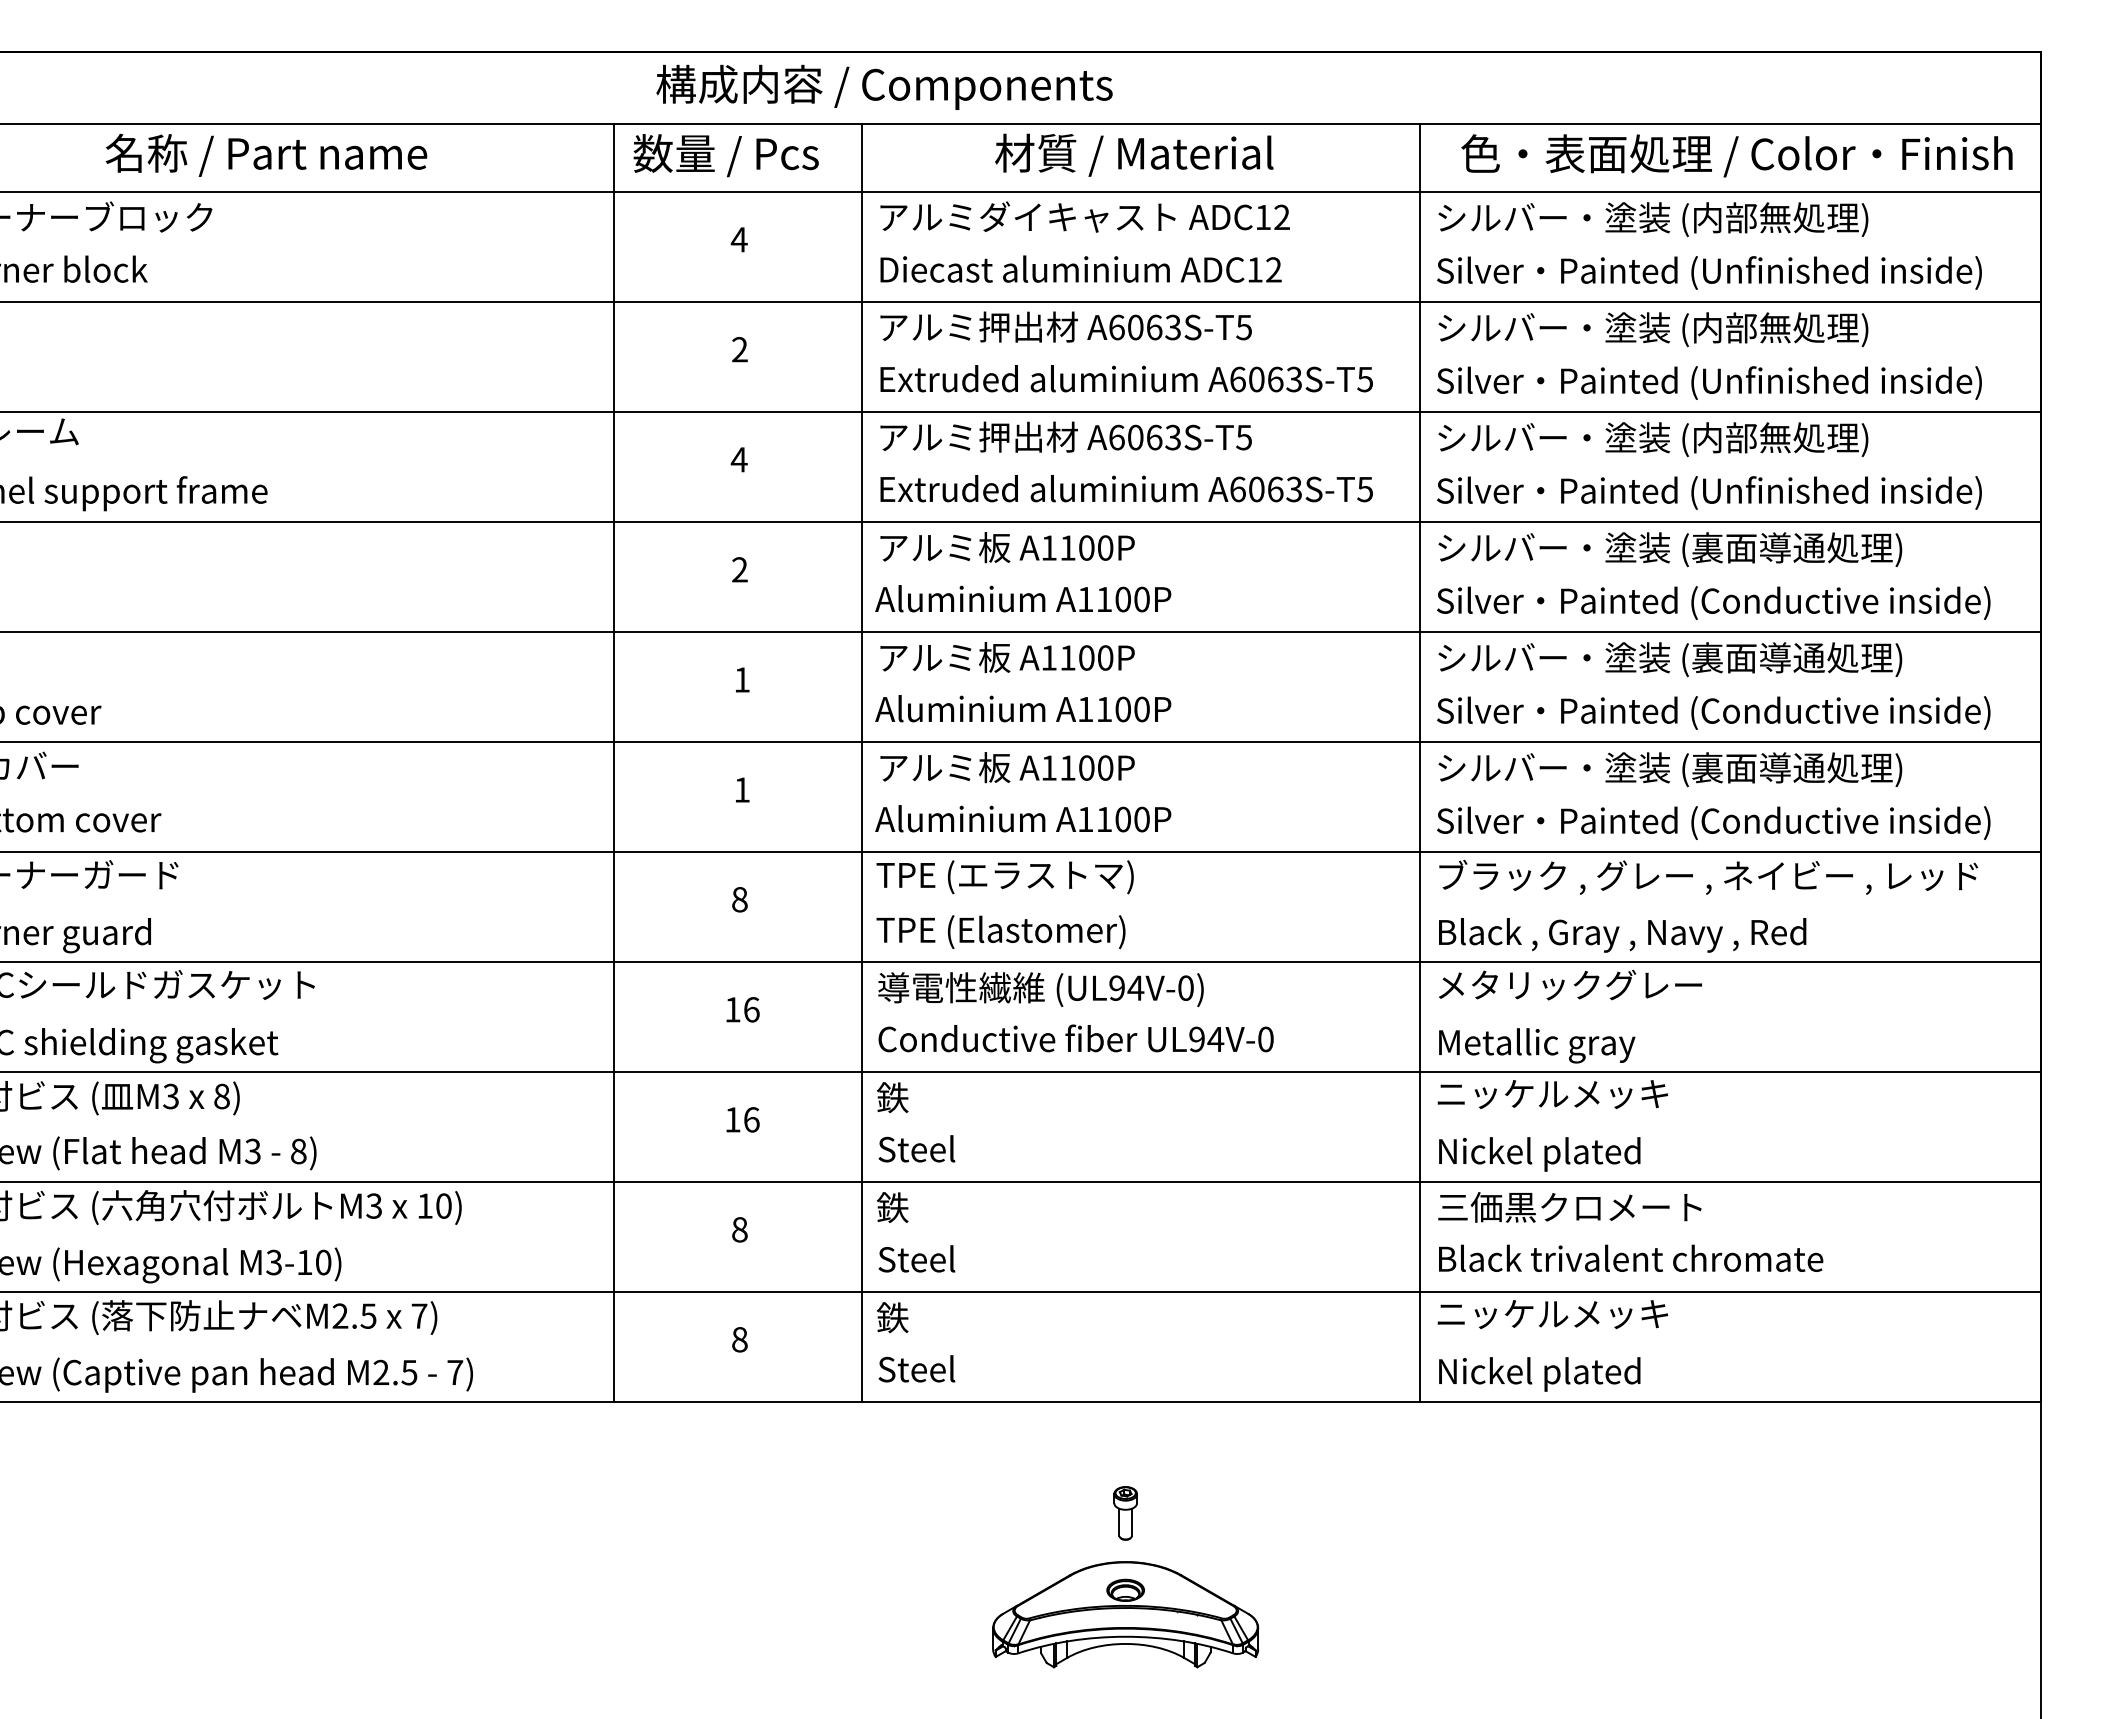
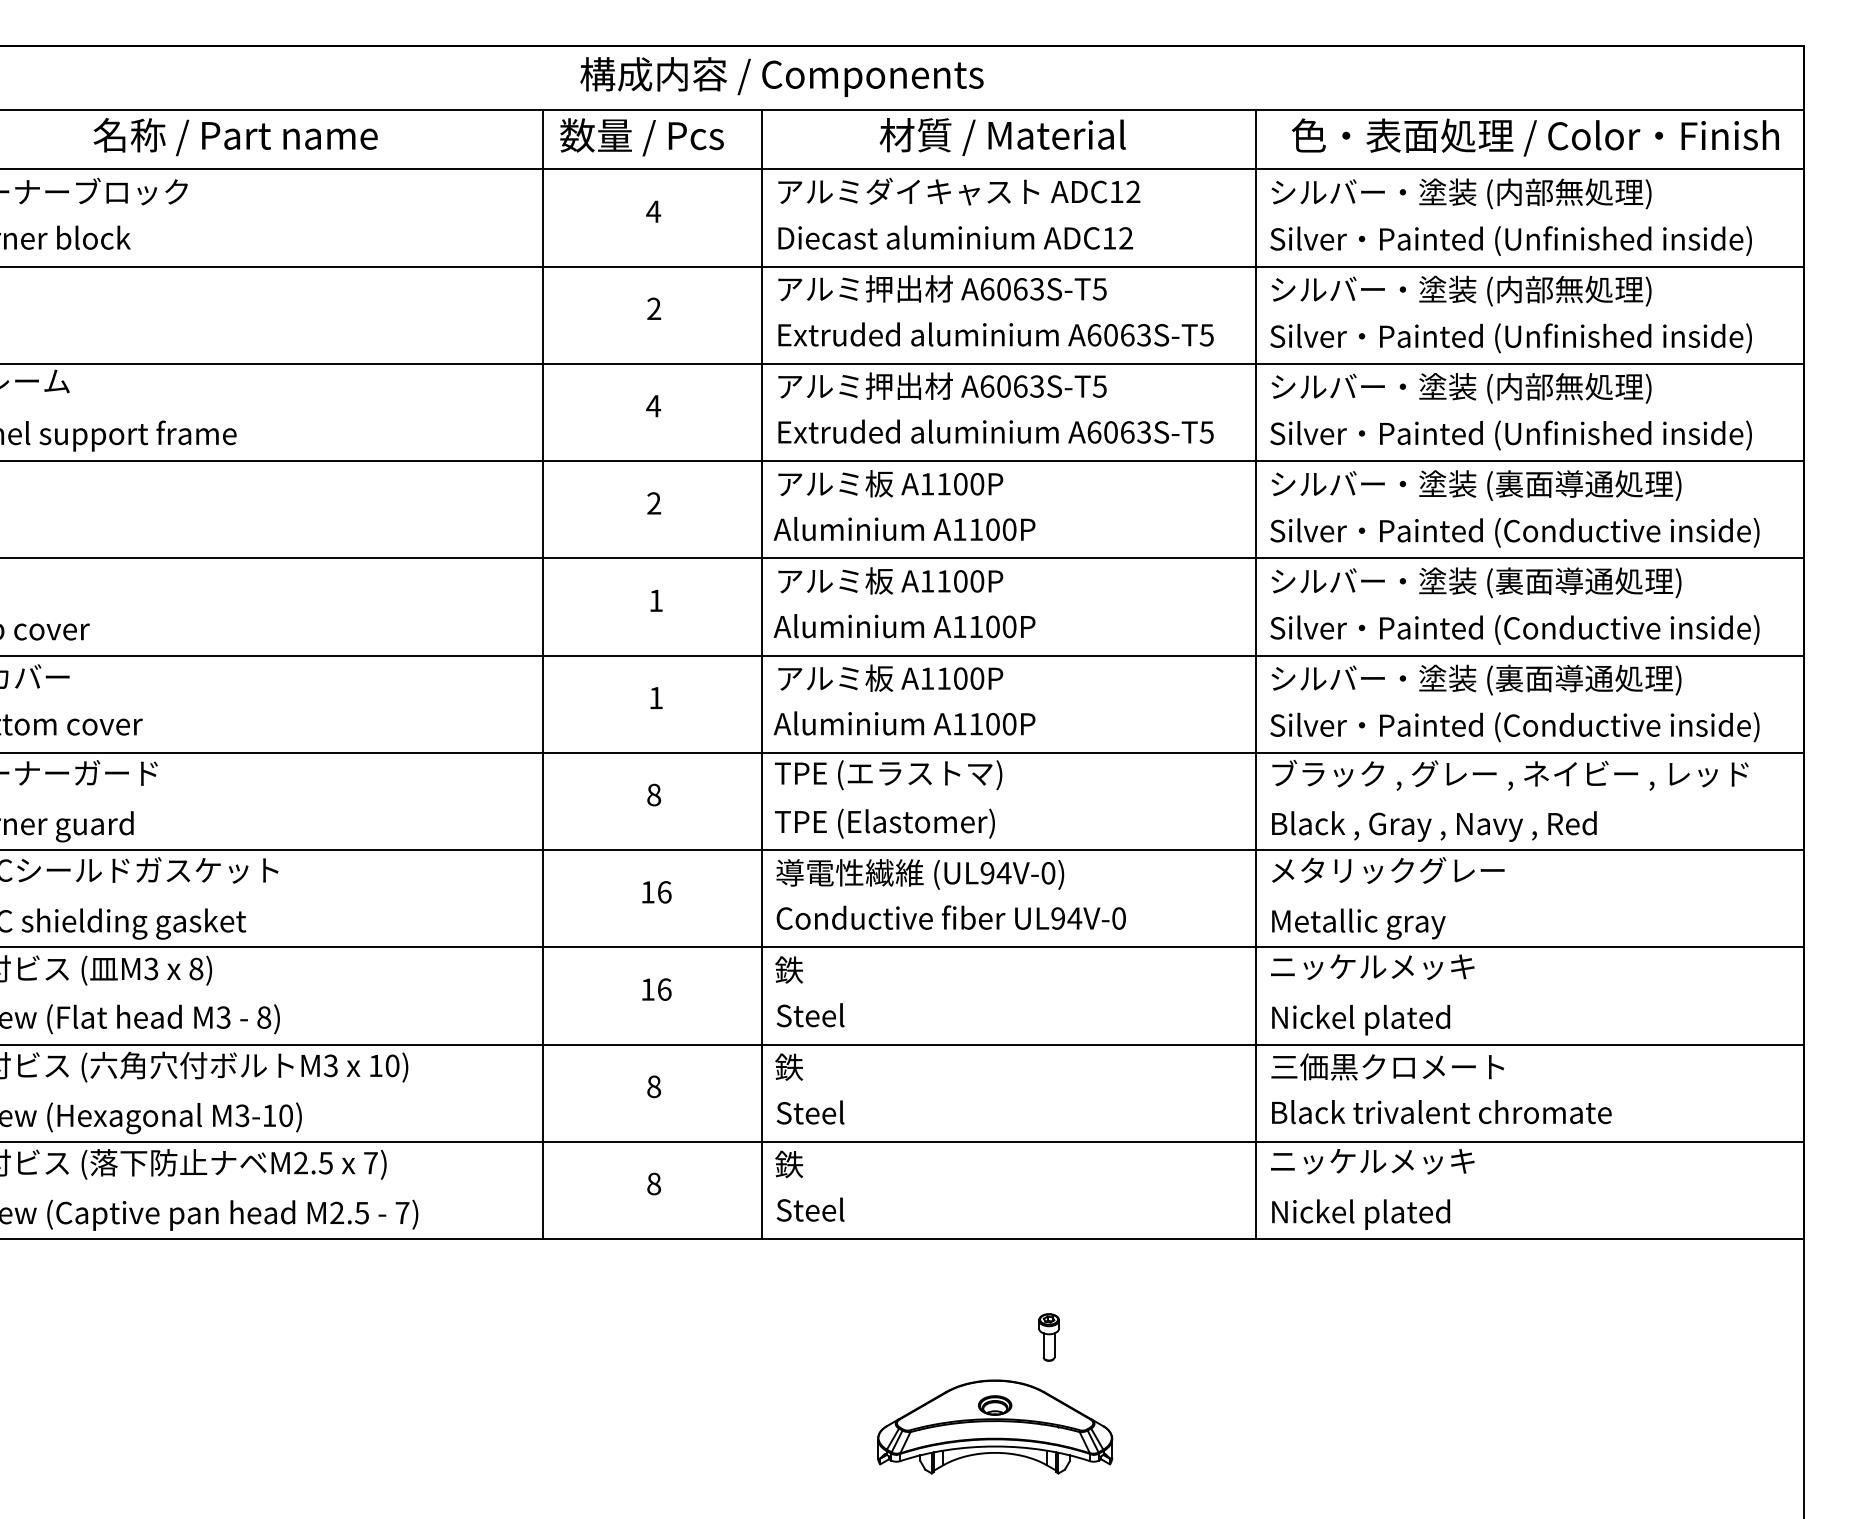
part: (1125, 1513) -> (1048, 1337), moved

